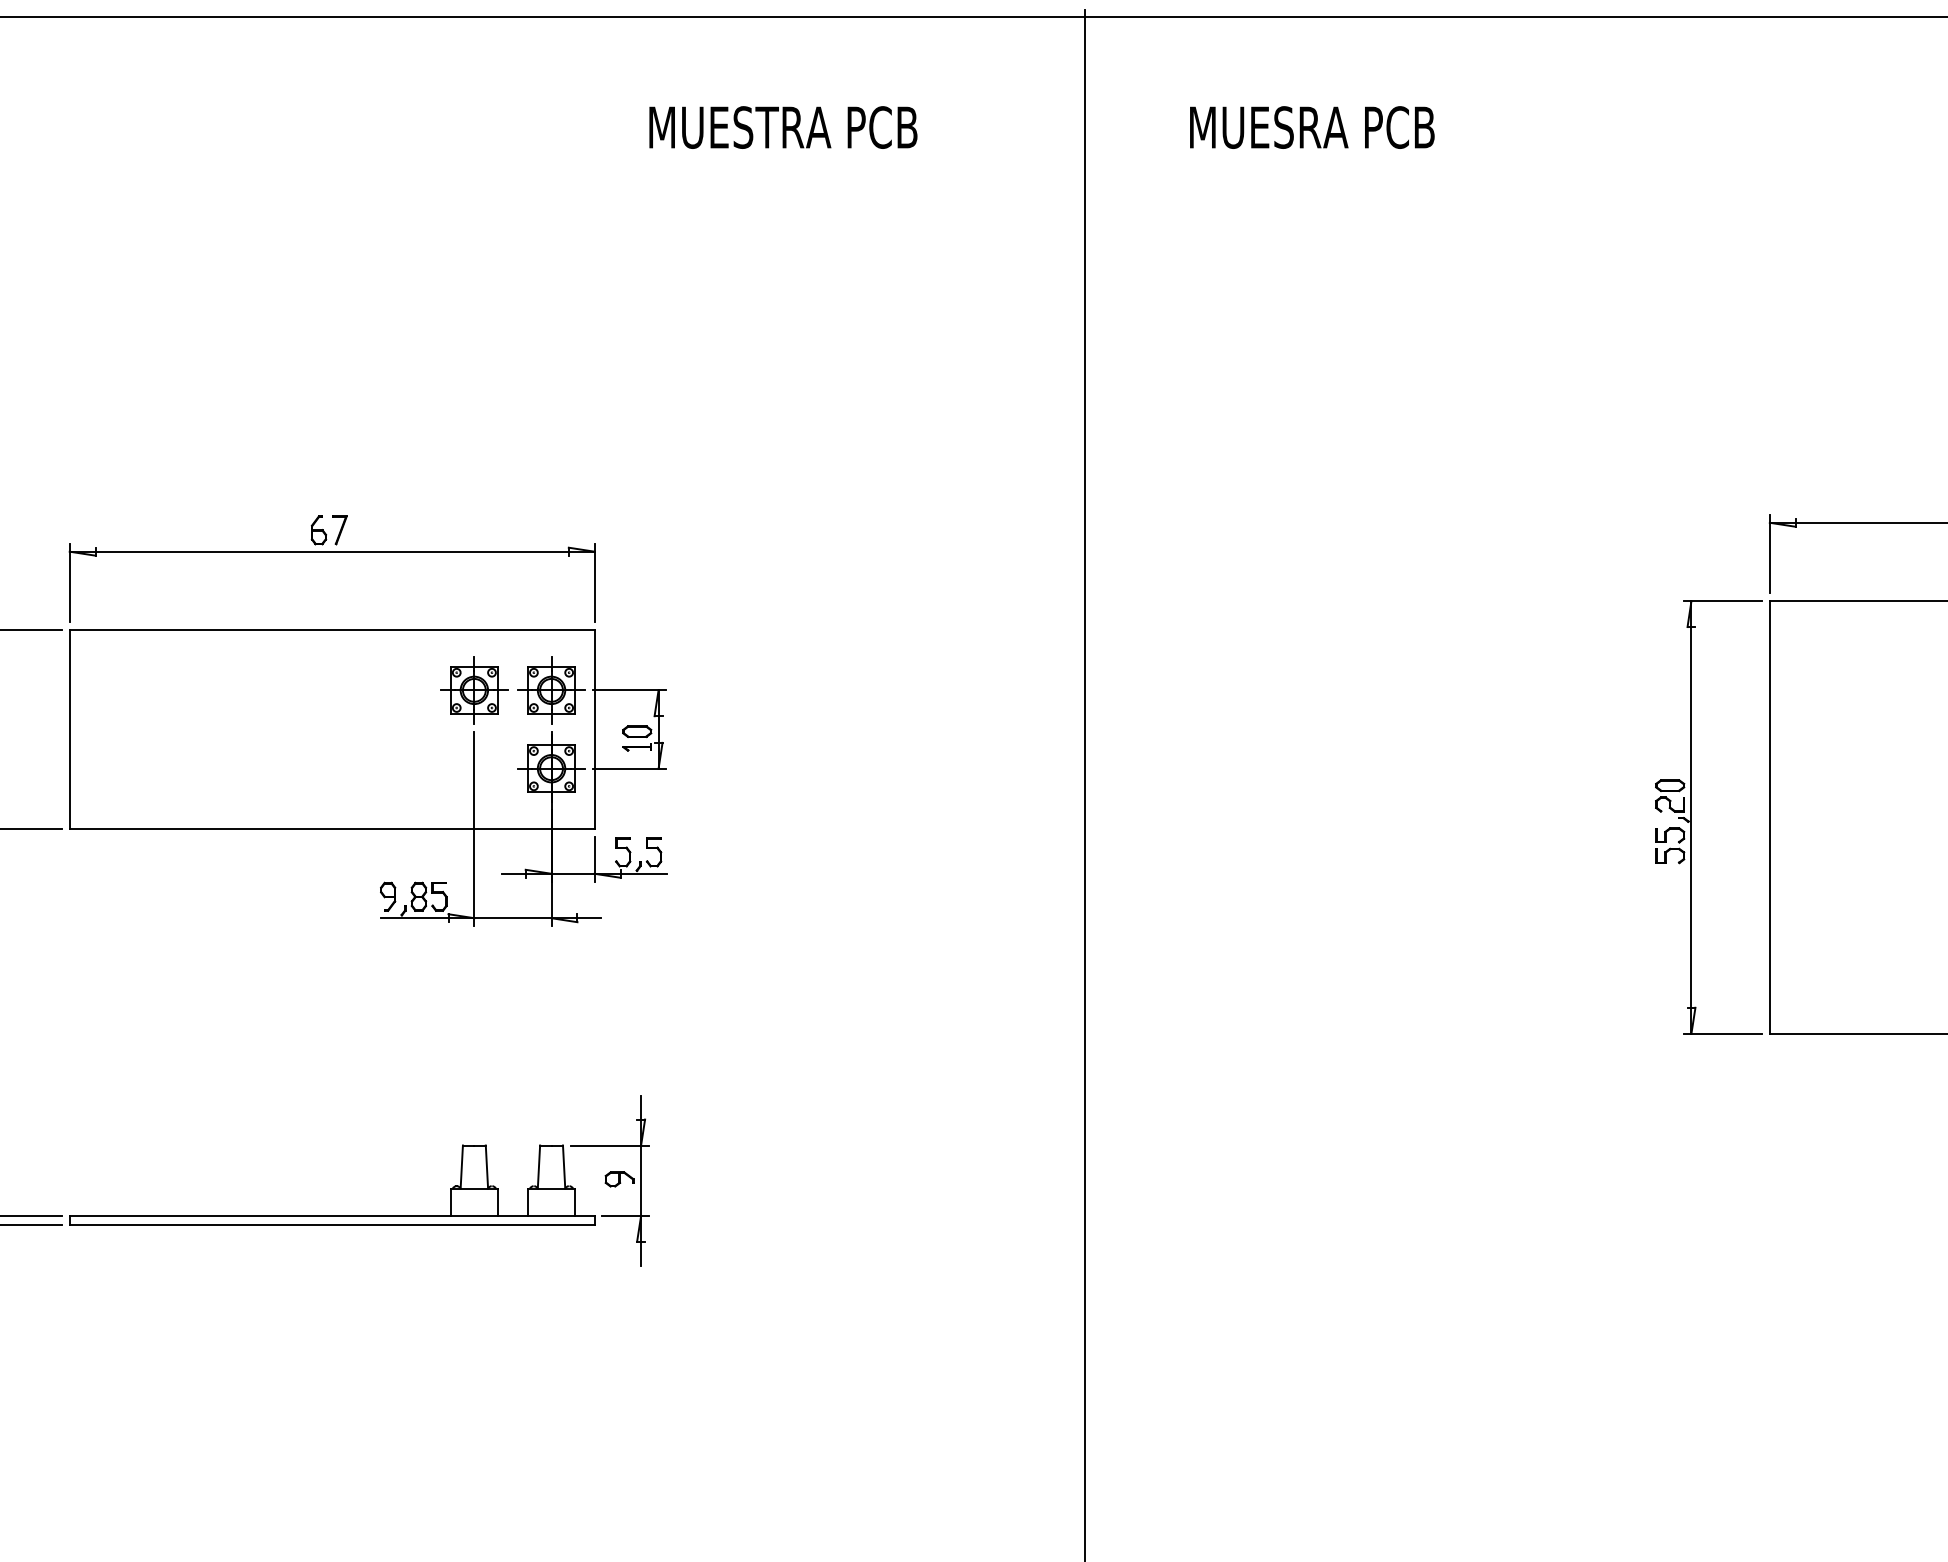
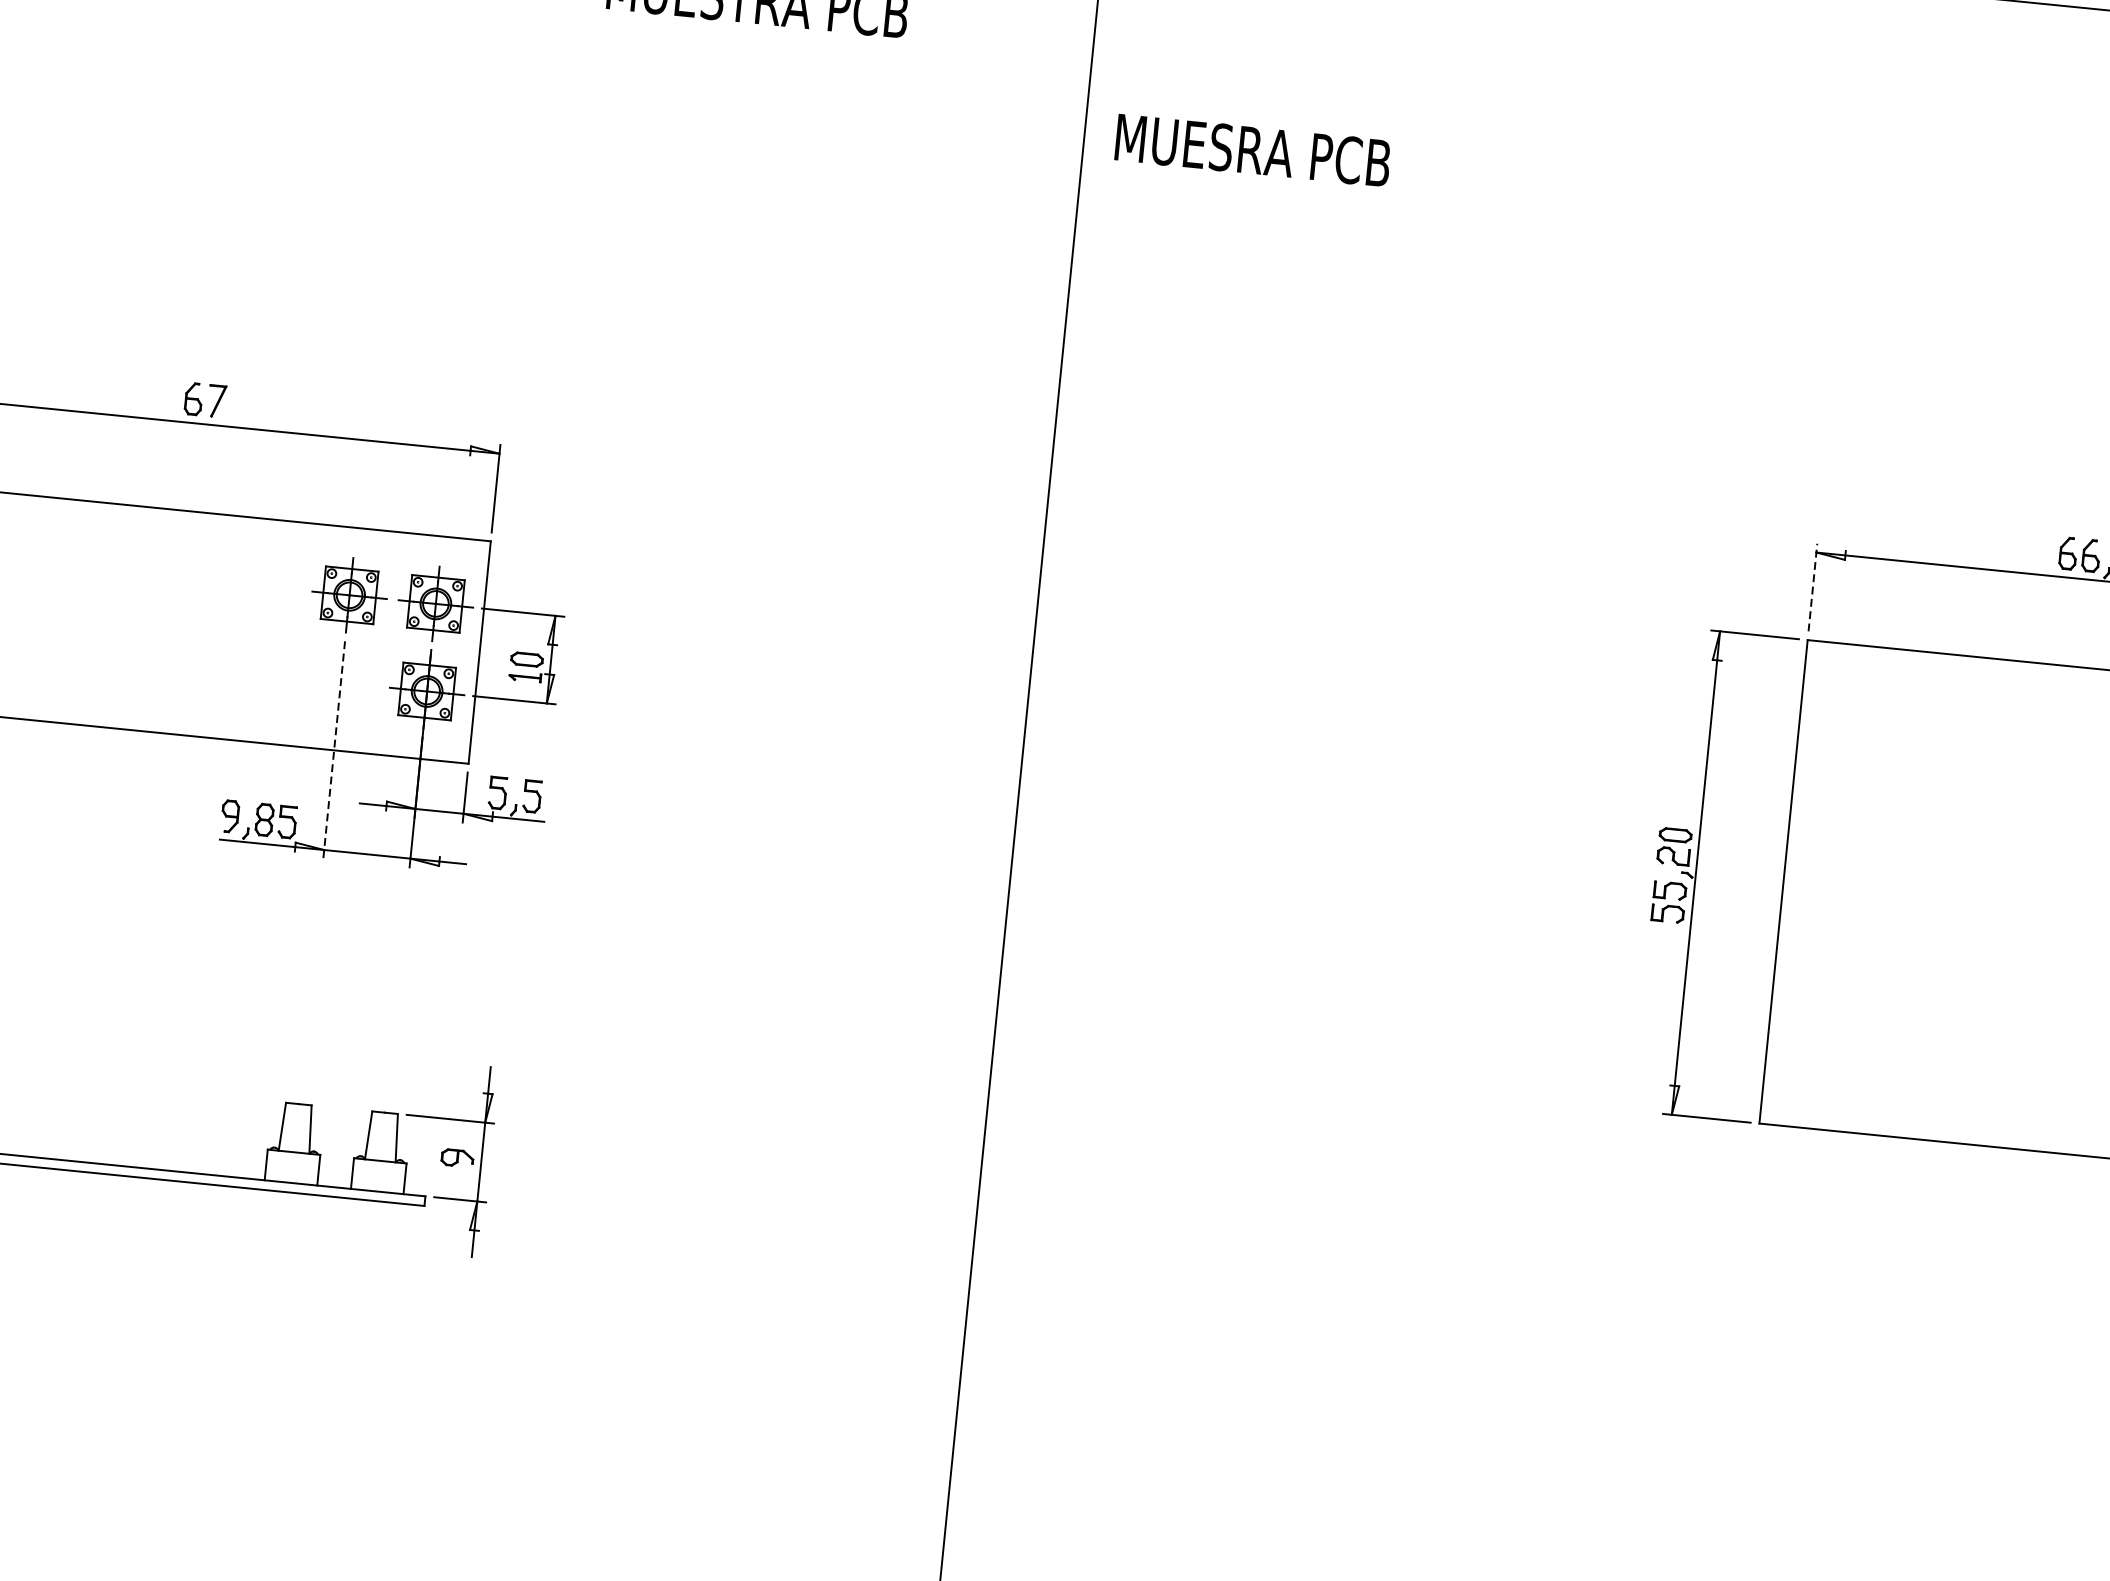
text: (1312, 127) -> (1253, 150), moved
line: (1769, 553) -> (1812, 586), solid -> dashed
line: (474, 829) -> (334, 750), solid -> dashed

